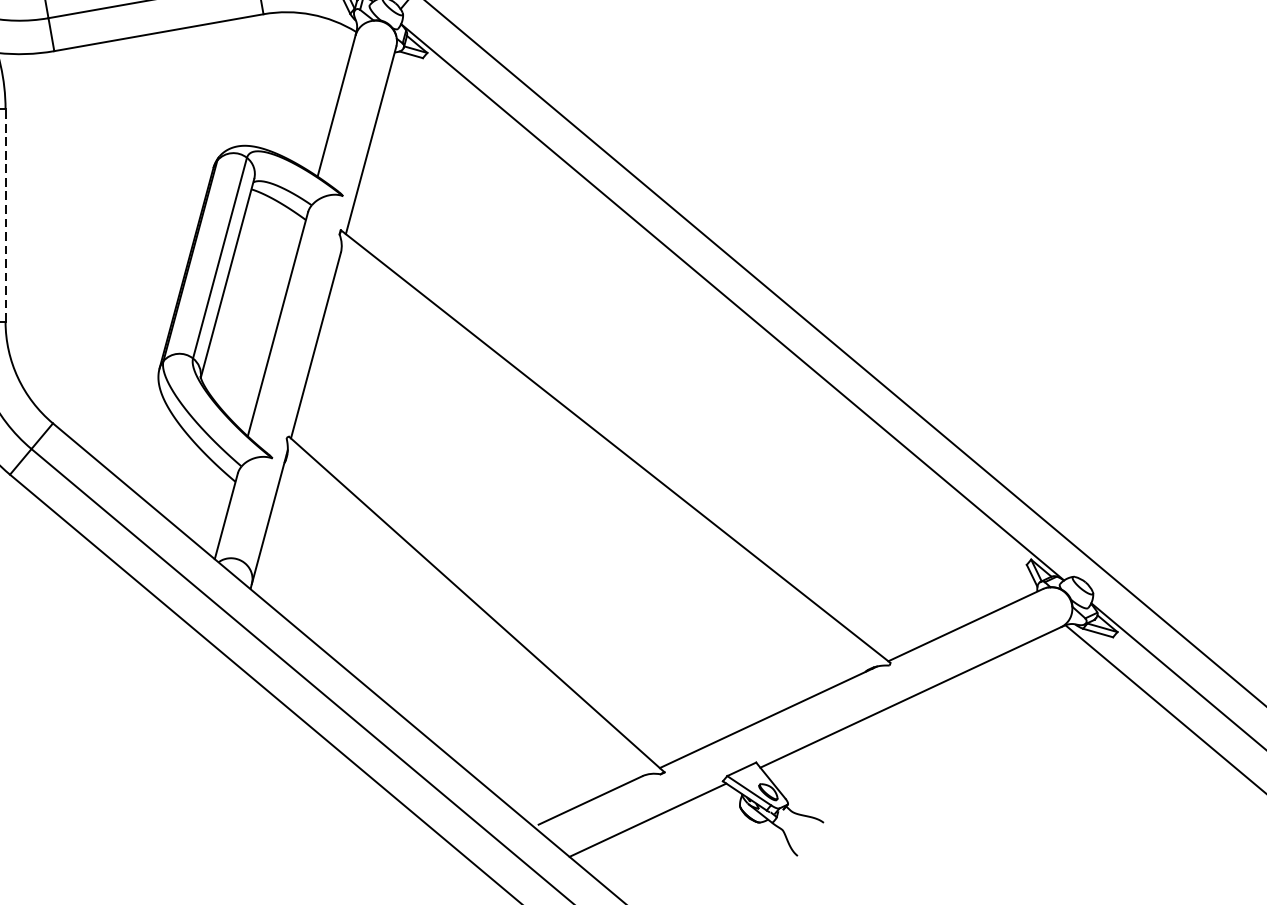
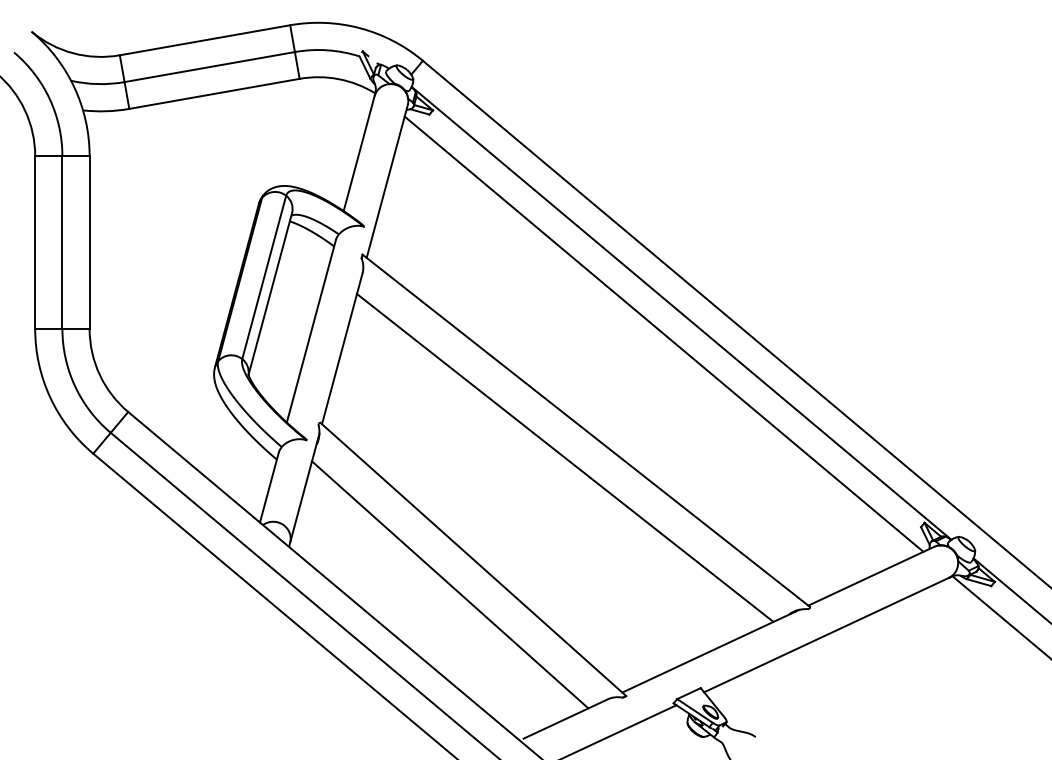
line: (5, 215) -> (89, 242), dashed -> solid
line: (710, 327) -> (663, 333), added
line: (590, 479) -> (565, 457), added
line: (448, 635) -> (450, 584), added

